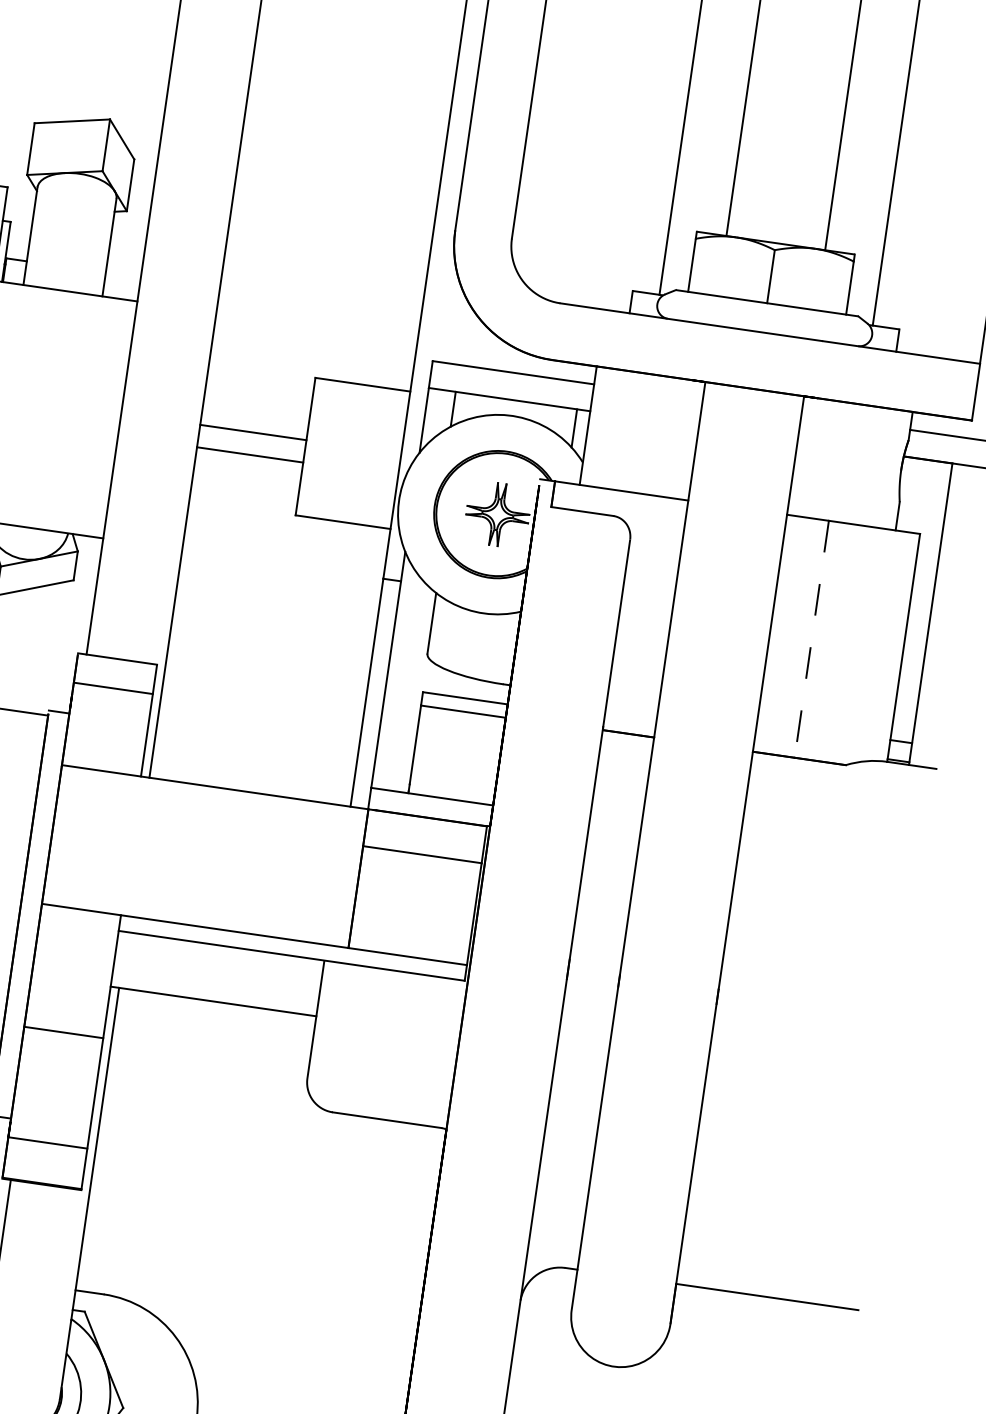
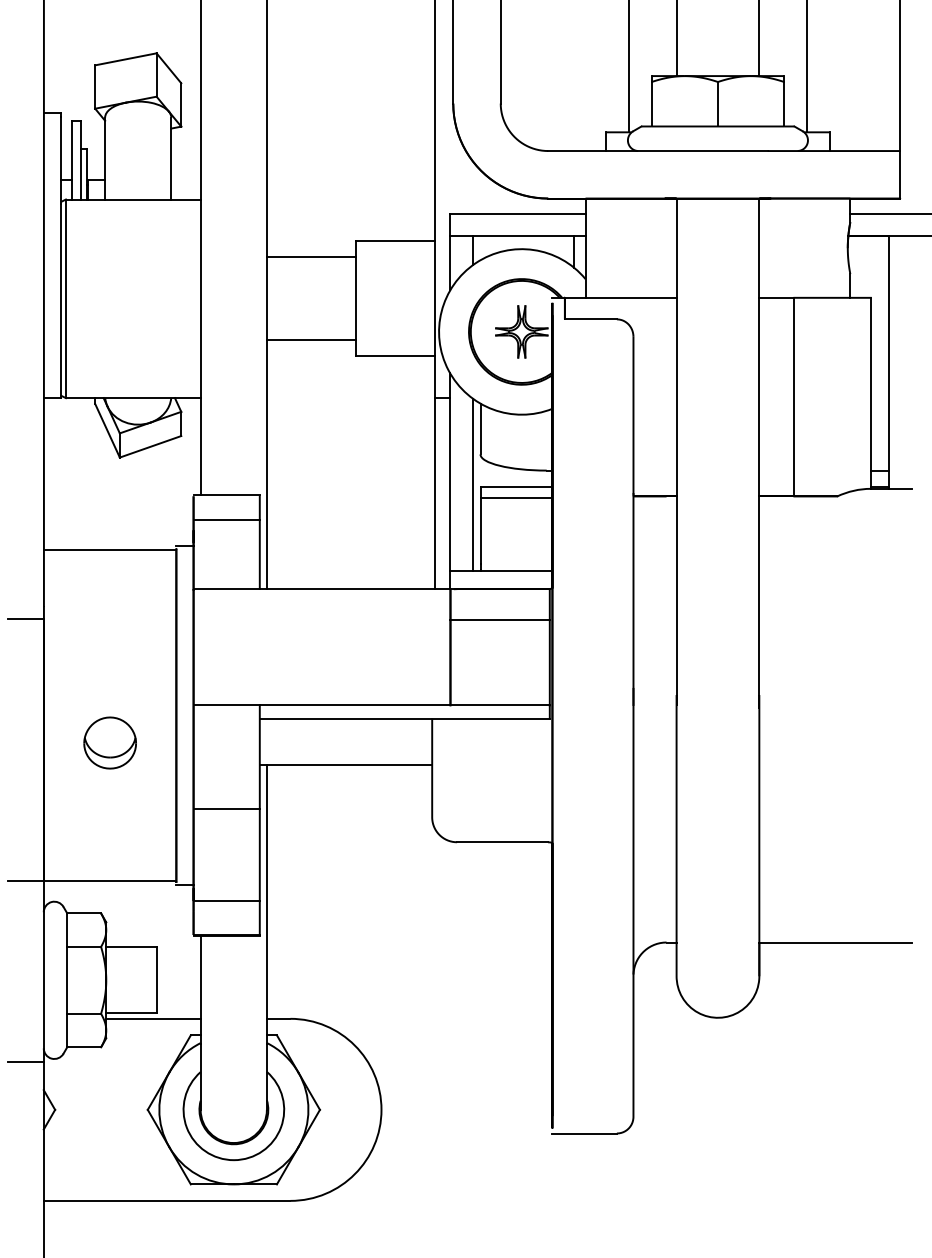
line: (252, 432) -> (310, 257), moved
line: (249, 455) -> (310, 340), moved
line: (811, 639) -> (794, 397), dashed -> solid
line: (412, 688) -> (472, 484), added

